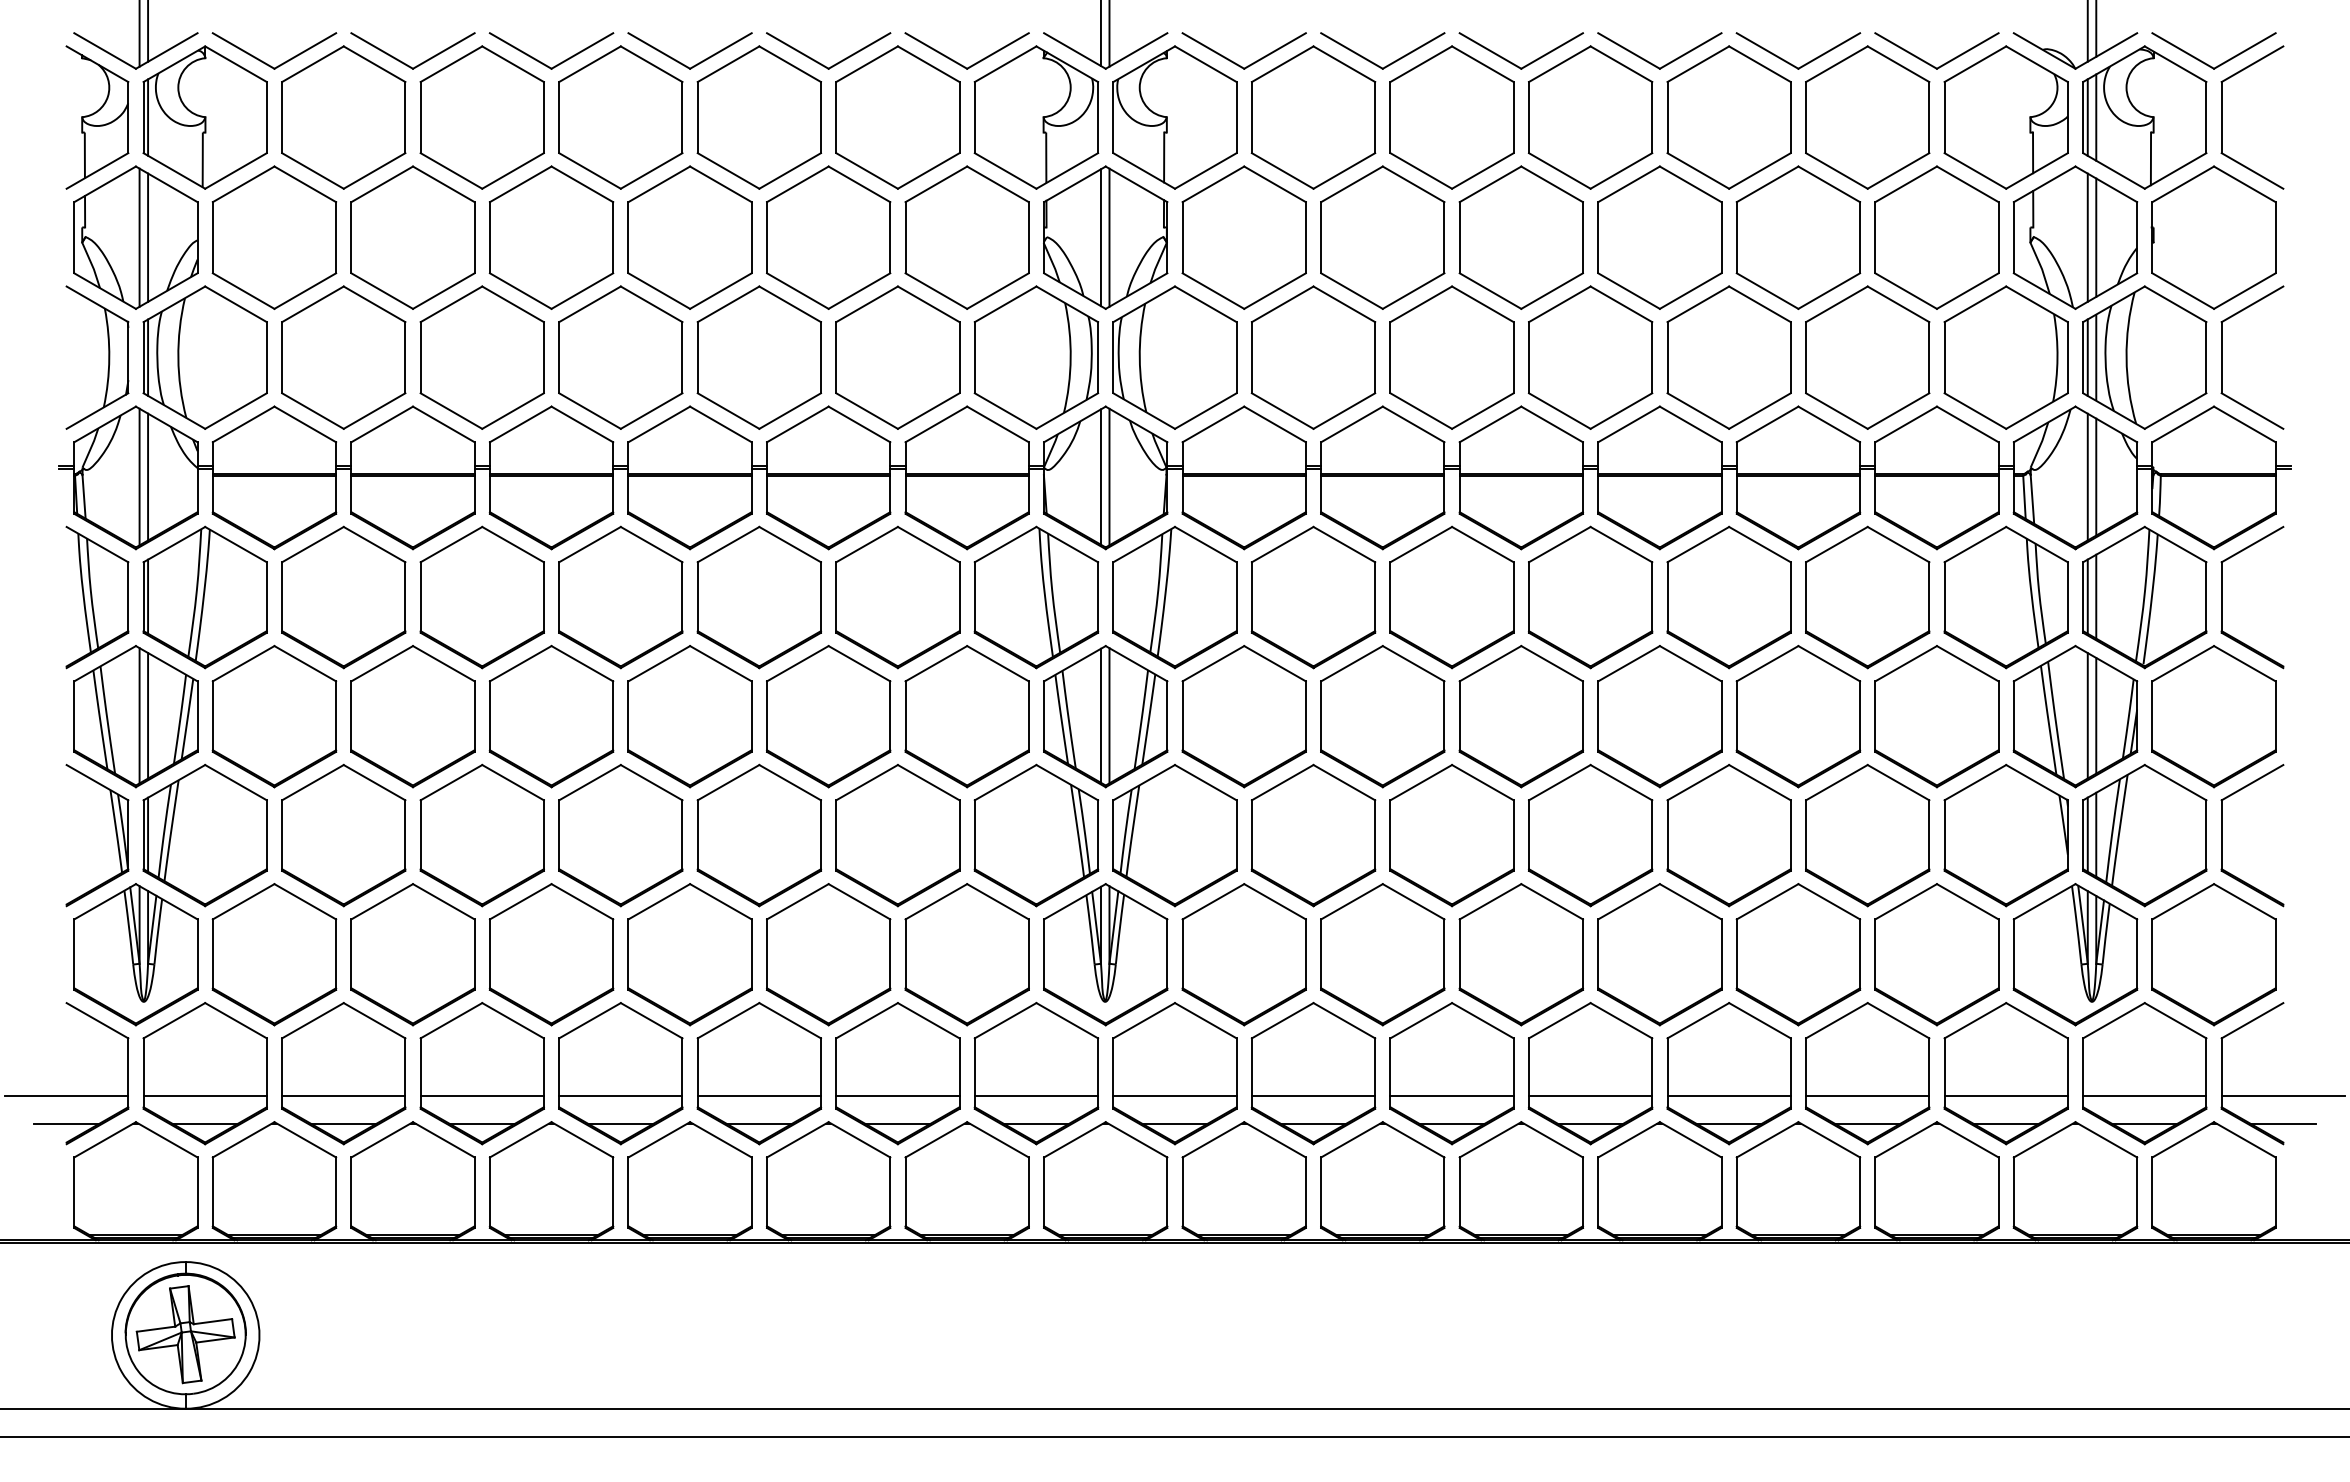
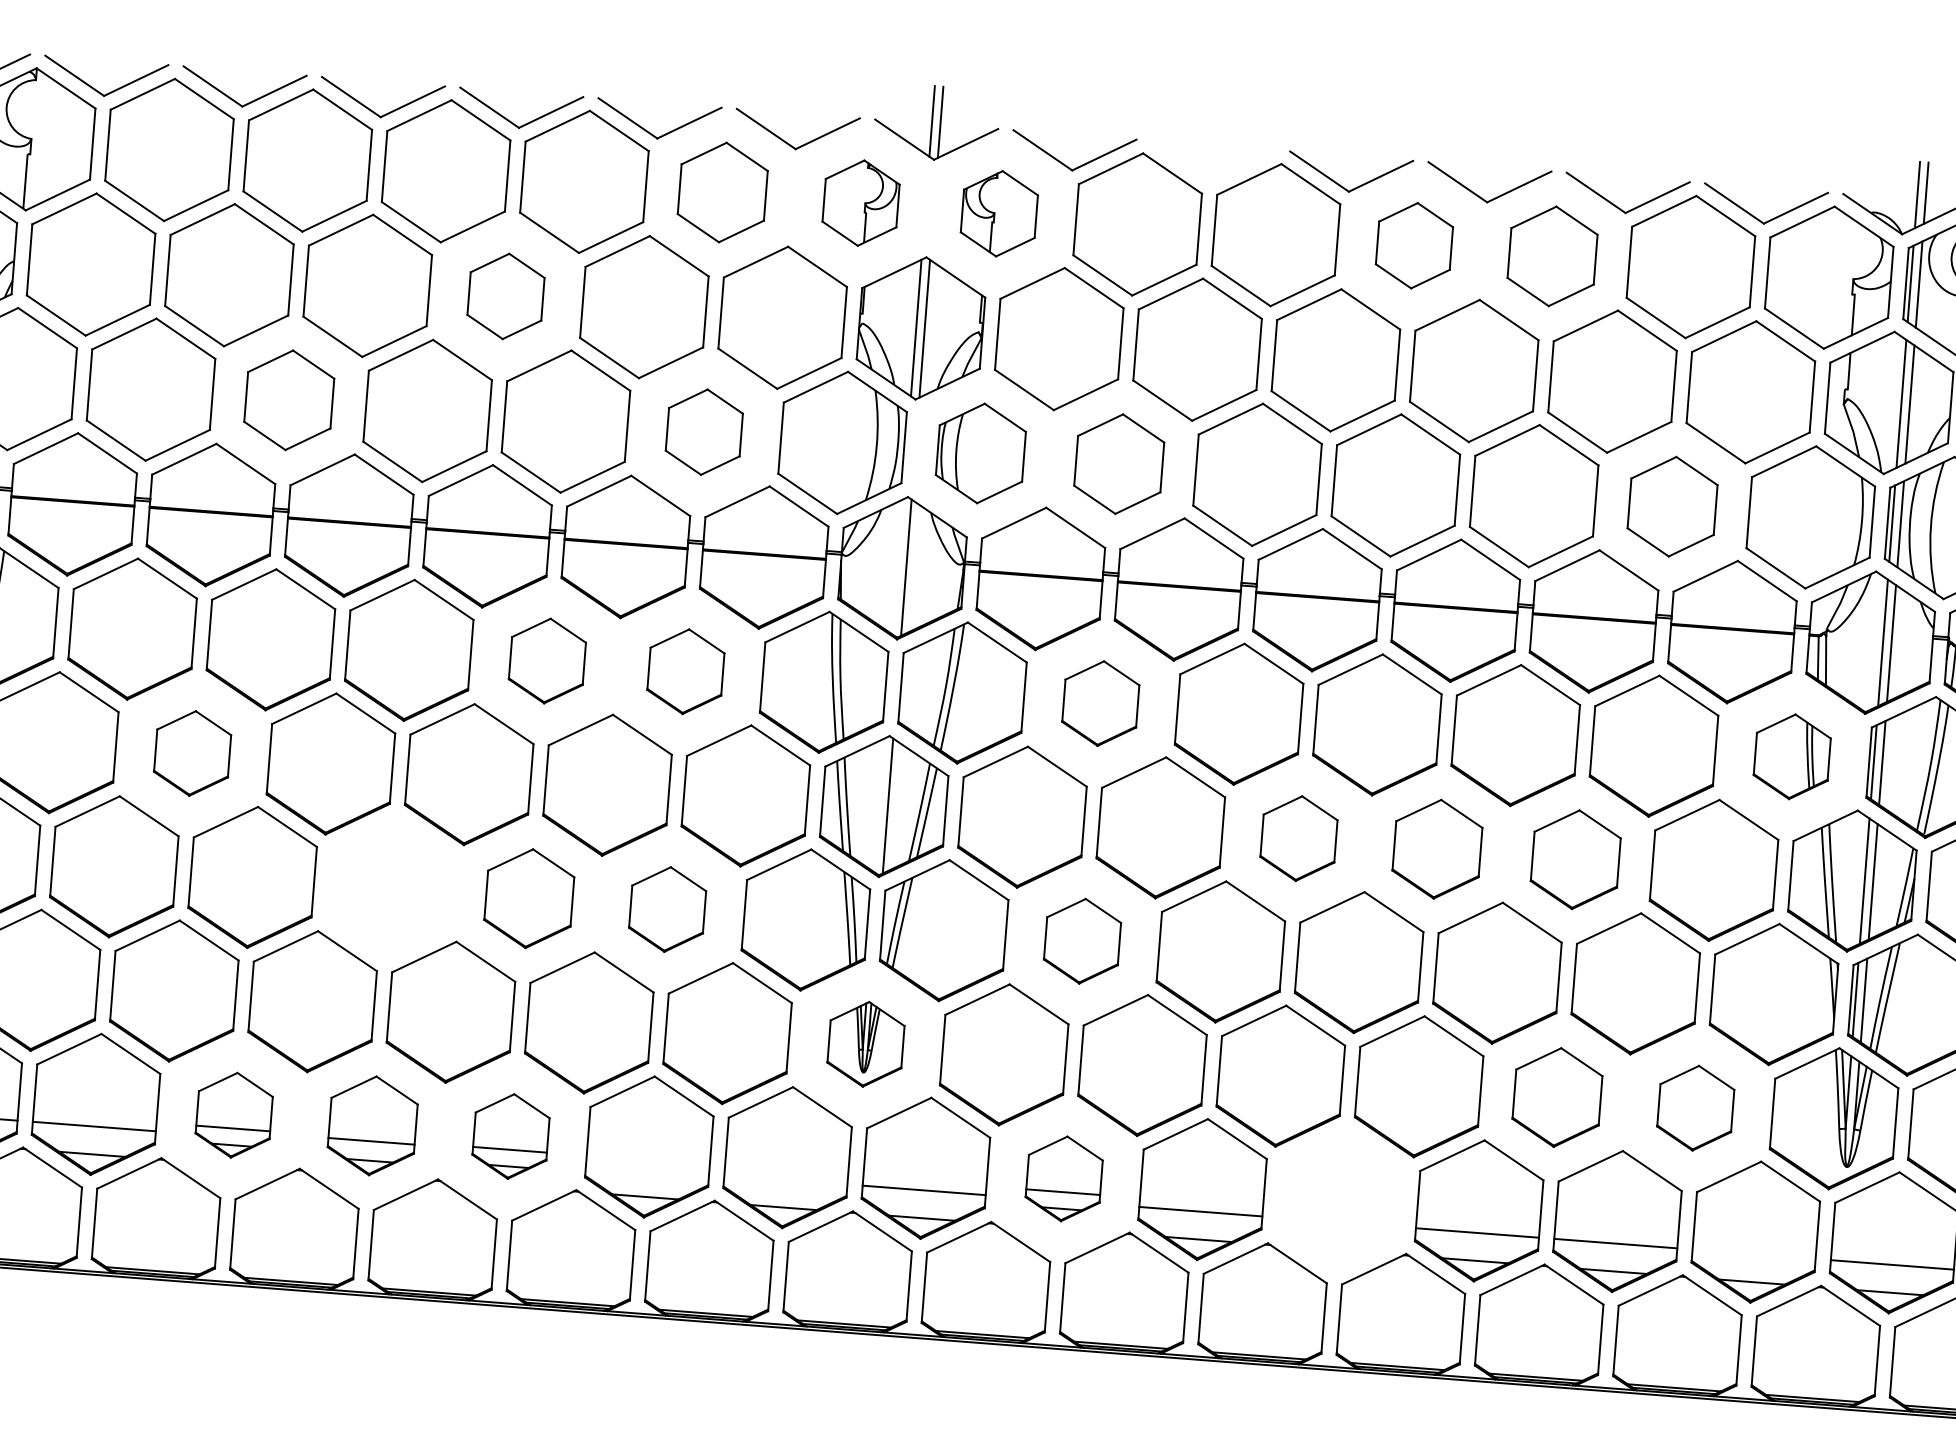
part: (1374, 62) -> (1202, 174), removed
part: (897, 117) -> (722, 192), size x0.7
part: (1036, 117) -> (861, 203), size x0.6
part: (1174, 117) -> (998, 213), size x0.6
part: (1590, 117) -> (1414, 245), size x0.6
part: (1728, 117) -> (1551, 256), size x0.7
part: (689, 237) -> (505, 296), size x0.6
part: (481, 357) -> (288, 400), size x0.7
part: (897, 357) -> (703, 432), size x0.6
part: (1174, 357) -> (980, 453), size x0.7
part: (1313, 357) -> (1119, 464), size x0.7
part: (1867, 357) -> (1672, 506), size x0.7
line: (1100, 476) -> (897, 566), removed
part: (758, 597) -> (546, 660), size x0.6
part: (897, 597) -> (685, 671), size x0.6
part: (1313, 597) -> (1100, 703), size x0.6
part: (2005, 597) -> (1791, 756), size x0.6
line: (1100, 715) -> (879, 805), removed
part: (412, 716) -> (192, 753), size x0.6
part: (1520, 716) -> (1298, 838), size x0.6
part: (1659, 716) -> (1437, 848), size x0.7
part: (1798, 716) -> (1575, 859), size x0.7
part: (620, 835) -> (390, 887), removed
part: (759, 835) -> (529, 898), size x0.7
part: (897, 835) -> (667, 909), size x0.6
part: (1313, 835) -> (1082, 941), size x0.6
part: (1105, 954) -> (865, 1044), size x0.6
part: (1798, 954) -> (1557, 1097), size x0.7
part: (1936, 954) -> (1695, 1107), size x0.6
part: (481, 1073) -> (233, 1114), size x0.6
part: (620, 1073) -> (372, 1125), size x0.7
part: (759, 1073) -> (511, 1136), size x0.6
part: (1313, 1073) -> (1064, 1178), size x0.6
part: (1590, 1073) -> (1340, 1200), removed
line: (897, 1095) -> (647, 1168), removed
line: (1036, 1095) -> (785, 1179), removed
line: (2005, 1095) -> (1753, 1253), removed

